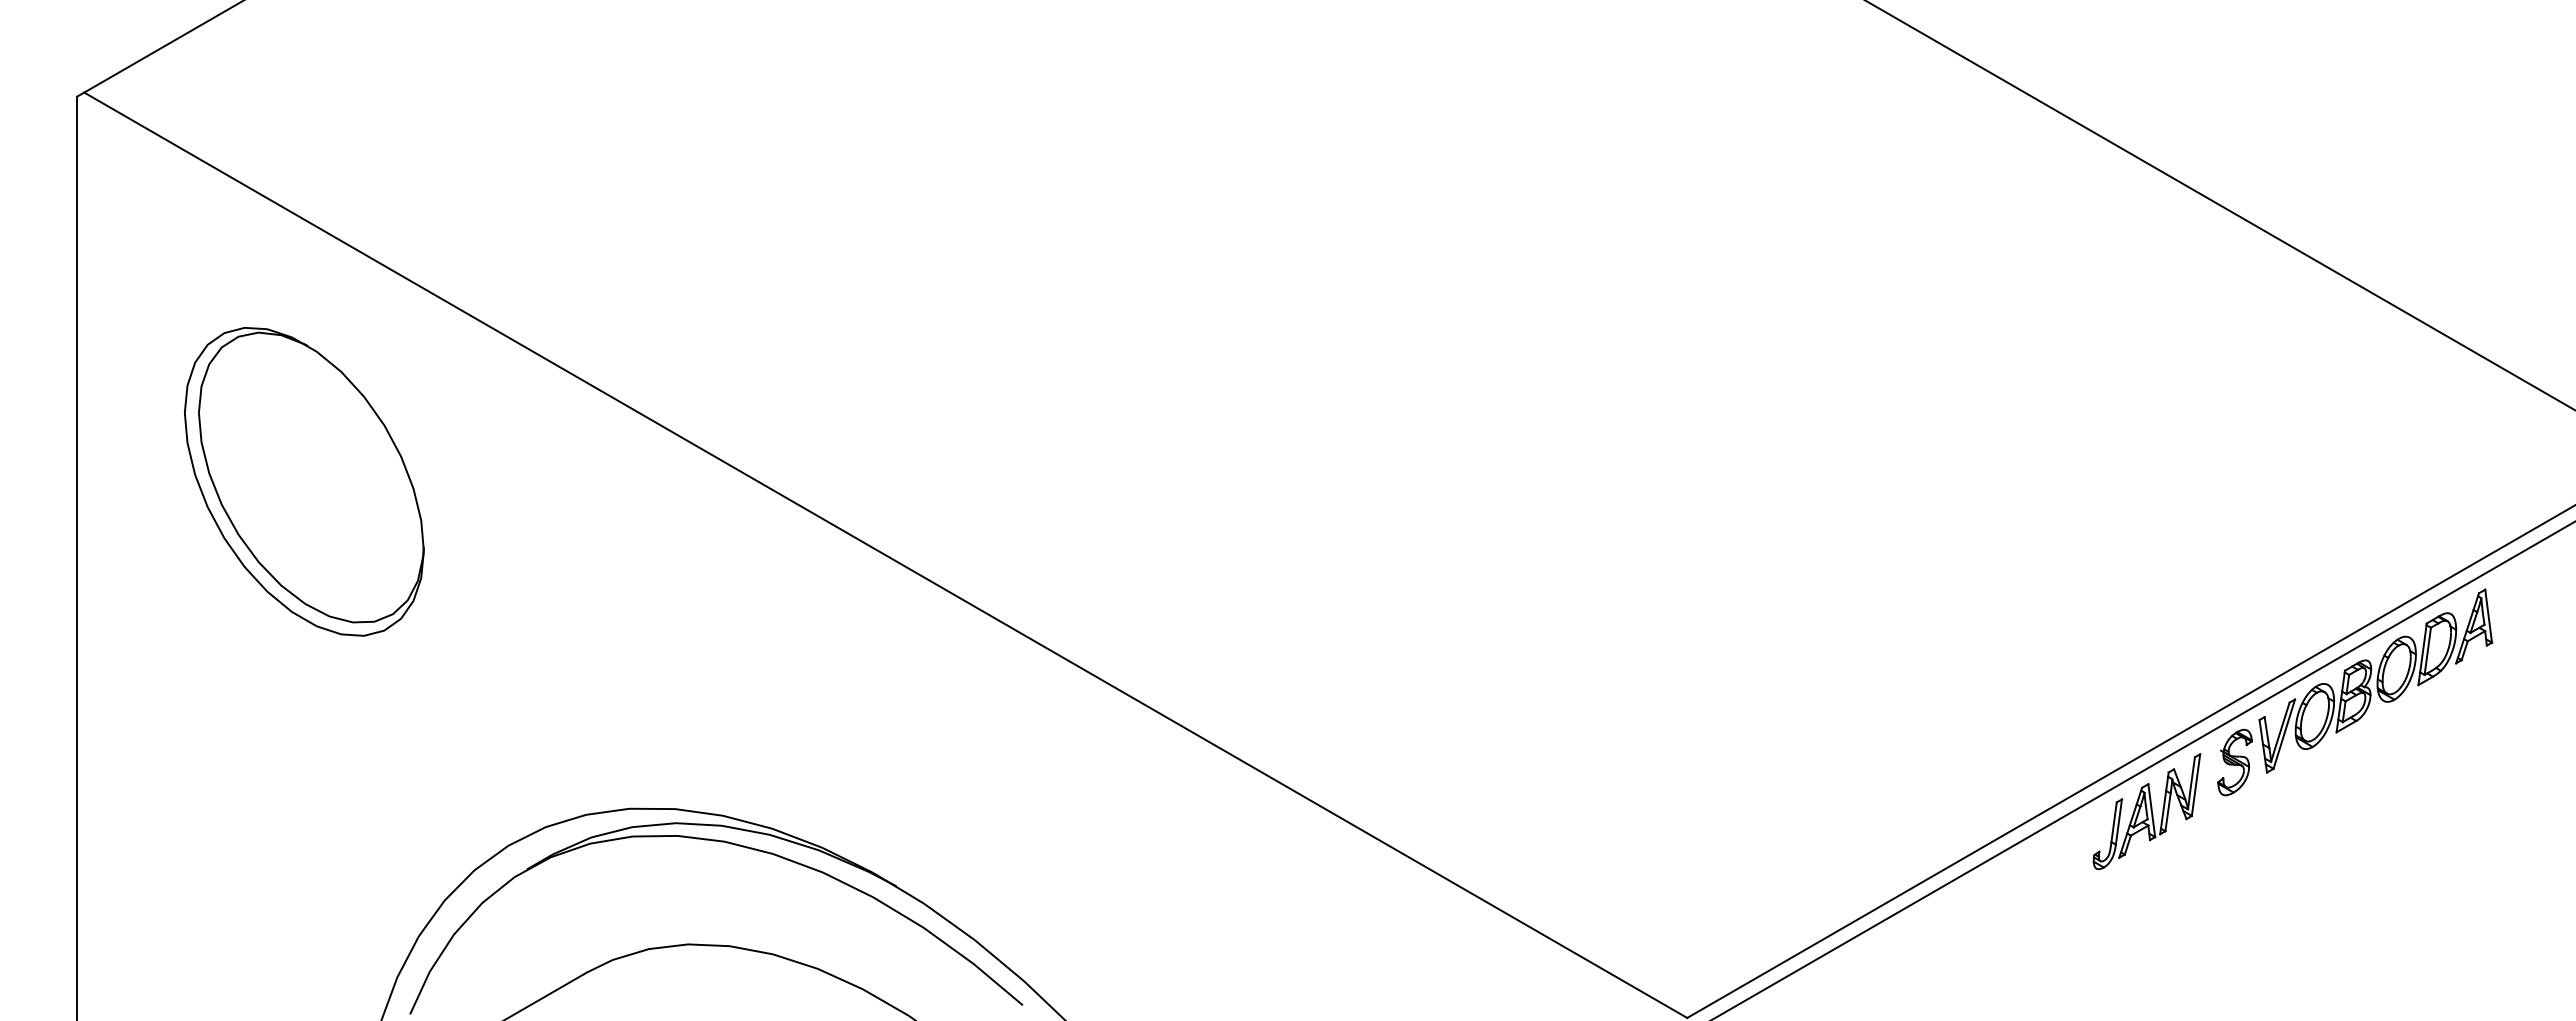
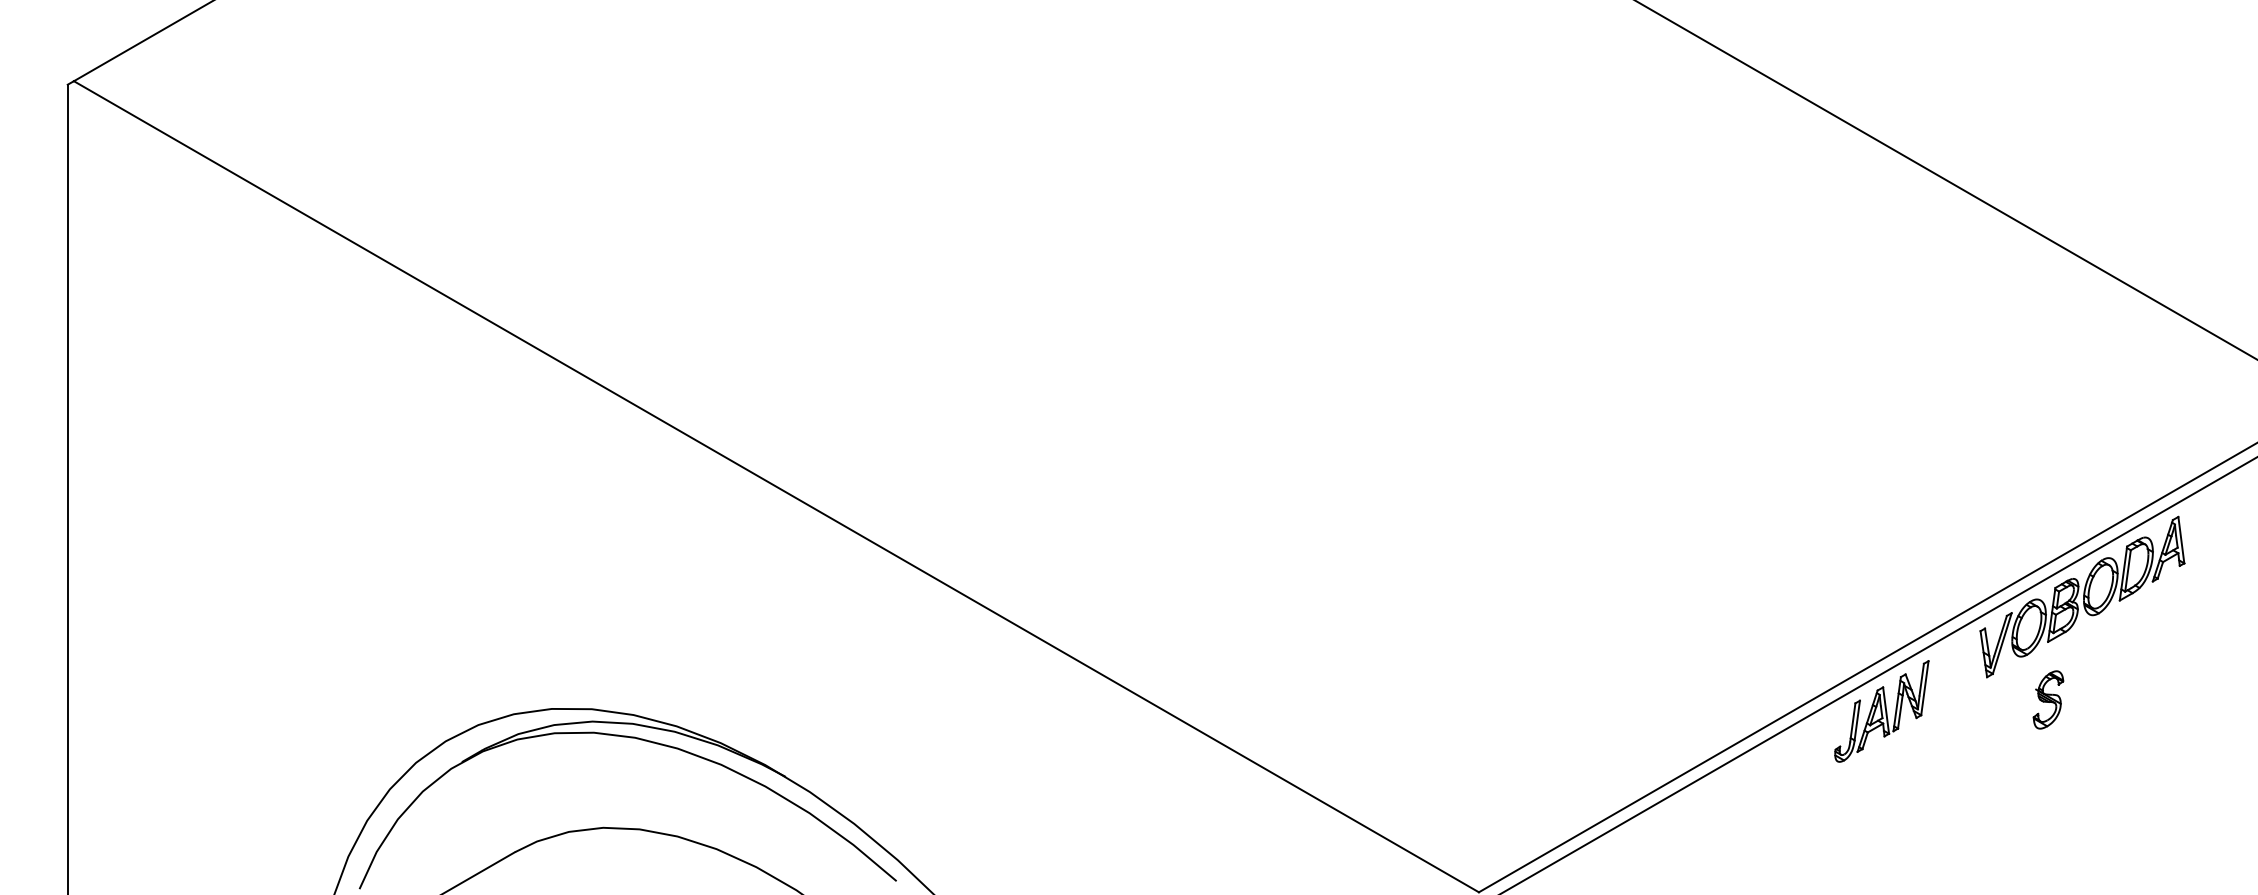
part: (304, 481) -> (266, 422), removed
part: (2234, 762) -> (2048, 699), moved

